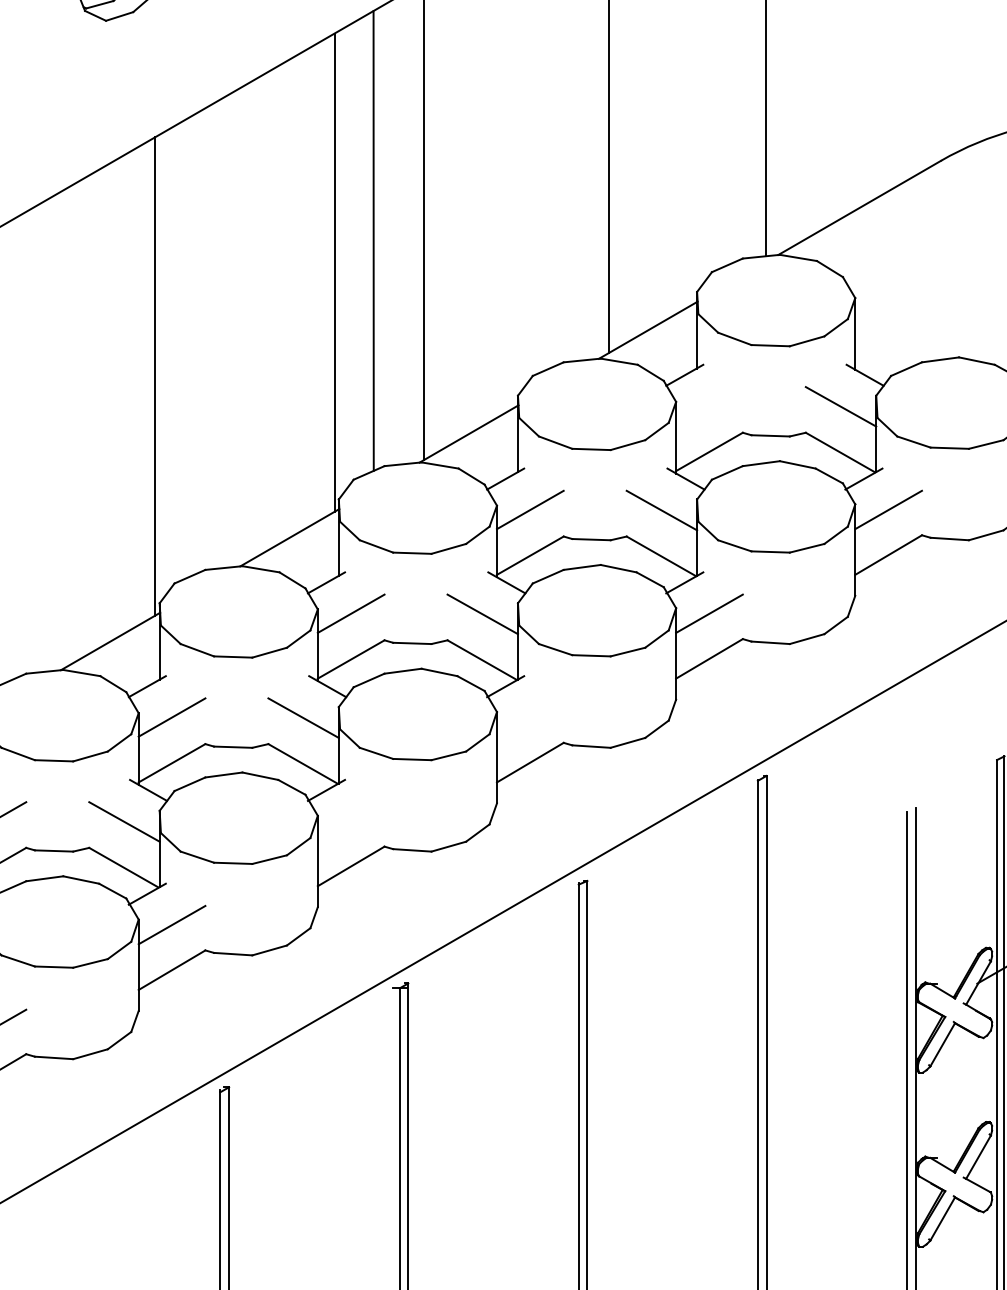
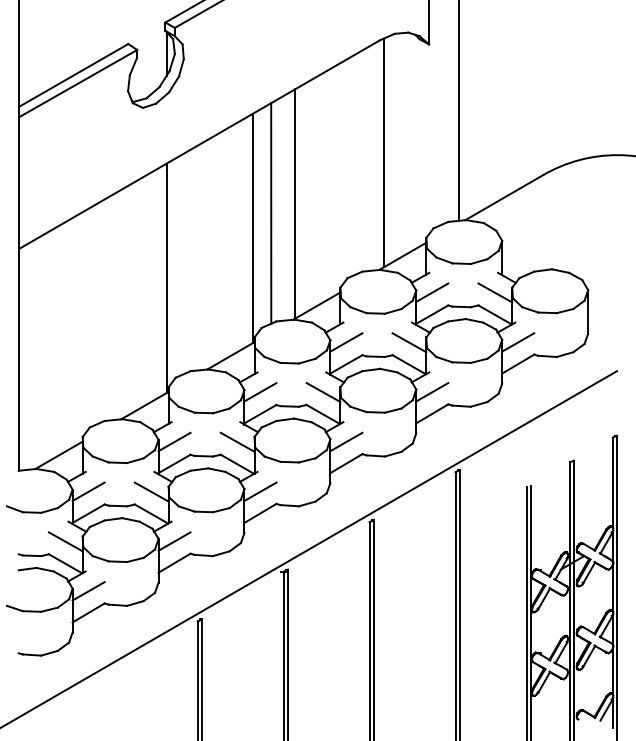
line: (709, 405) -> (432, 292), added
line: (530, 716) -> (346, 441), added
line: (351, 820) -> (260, 491), added

